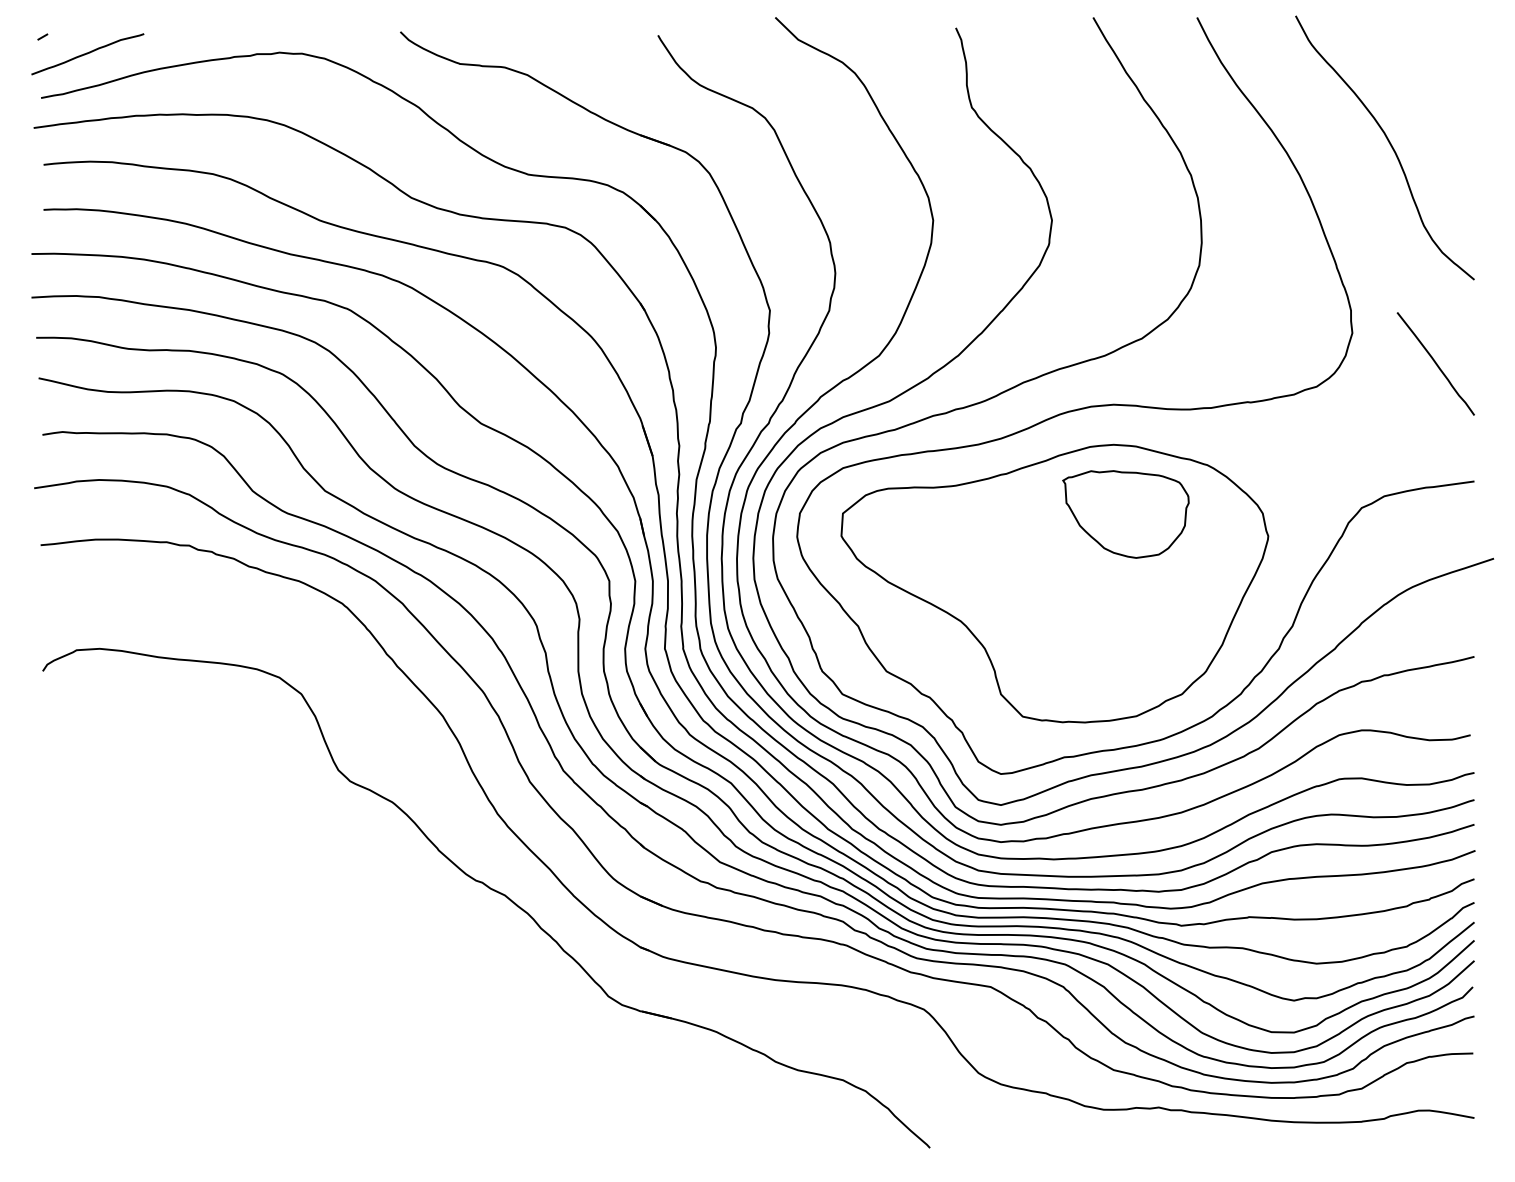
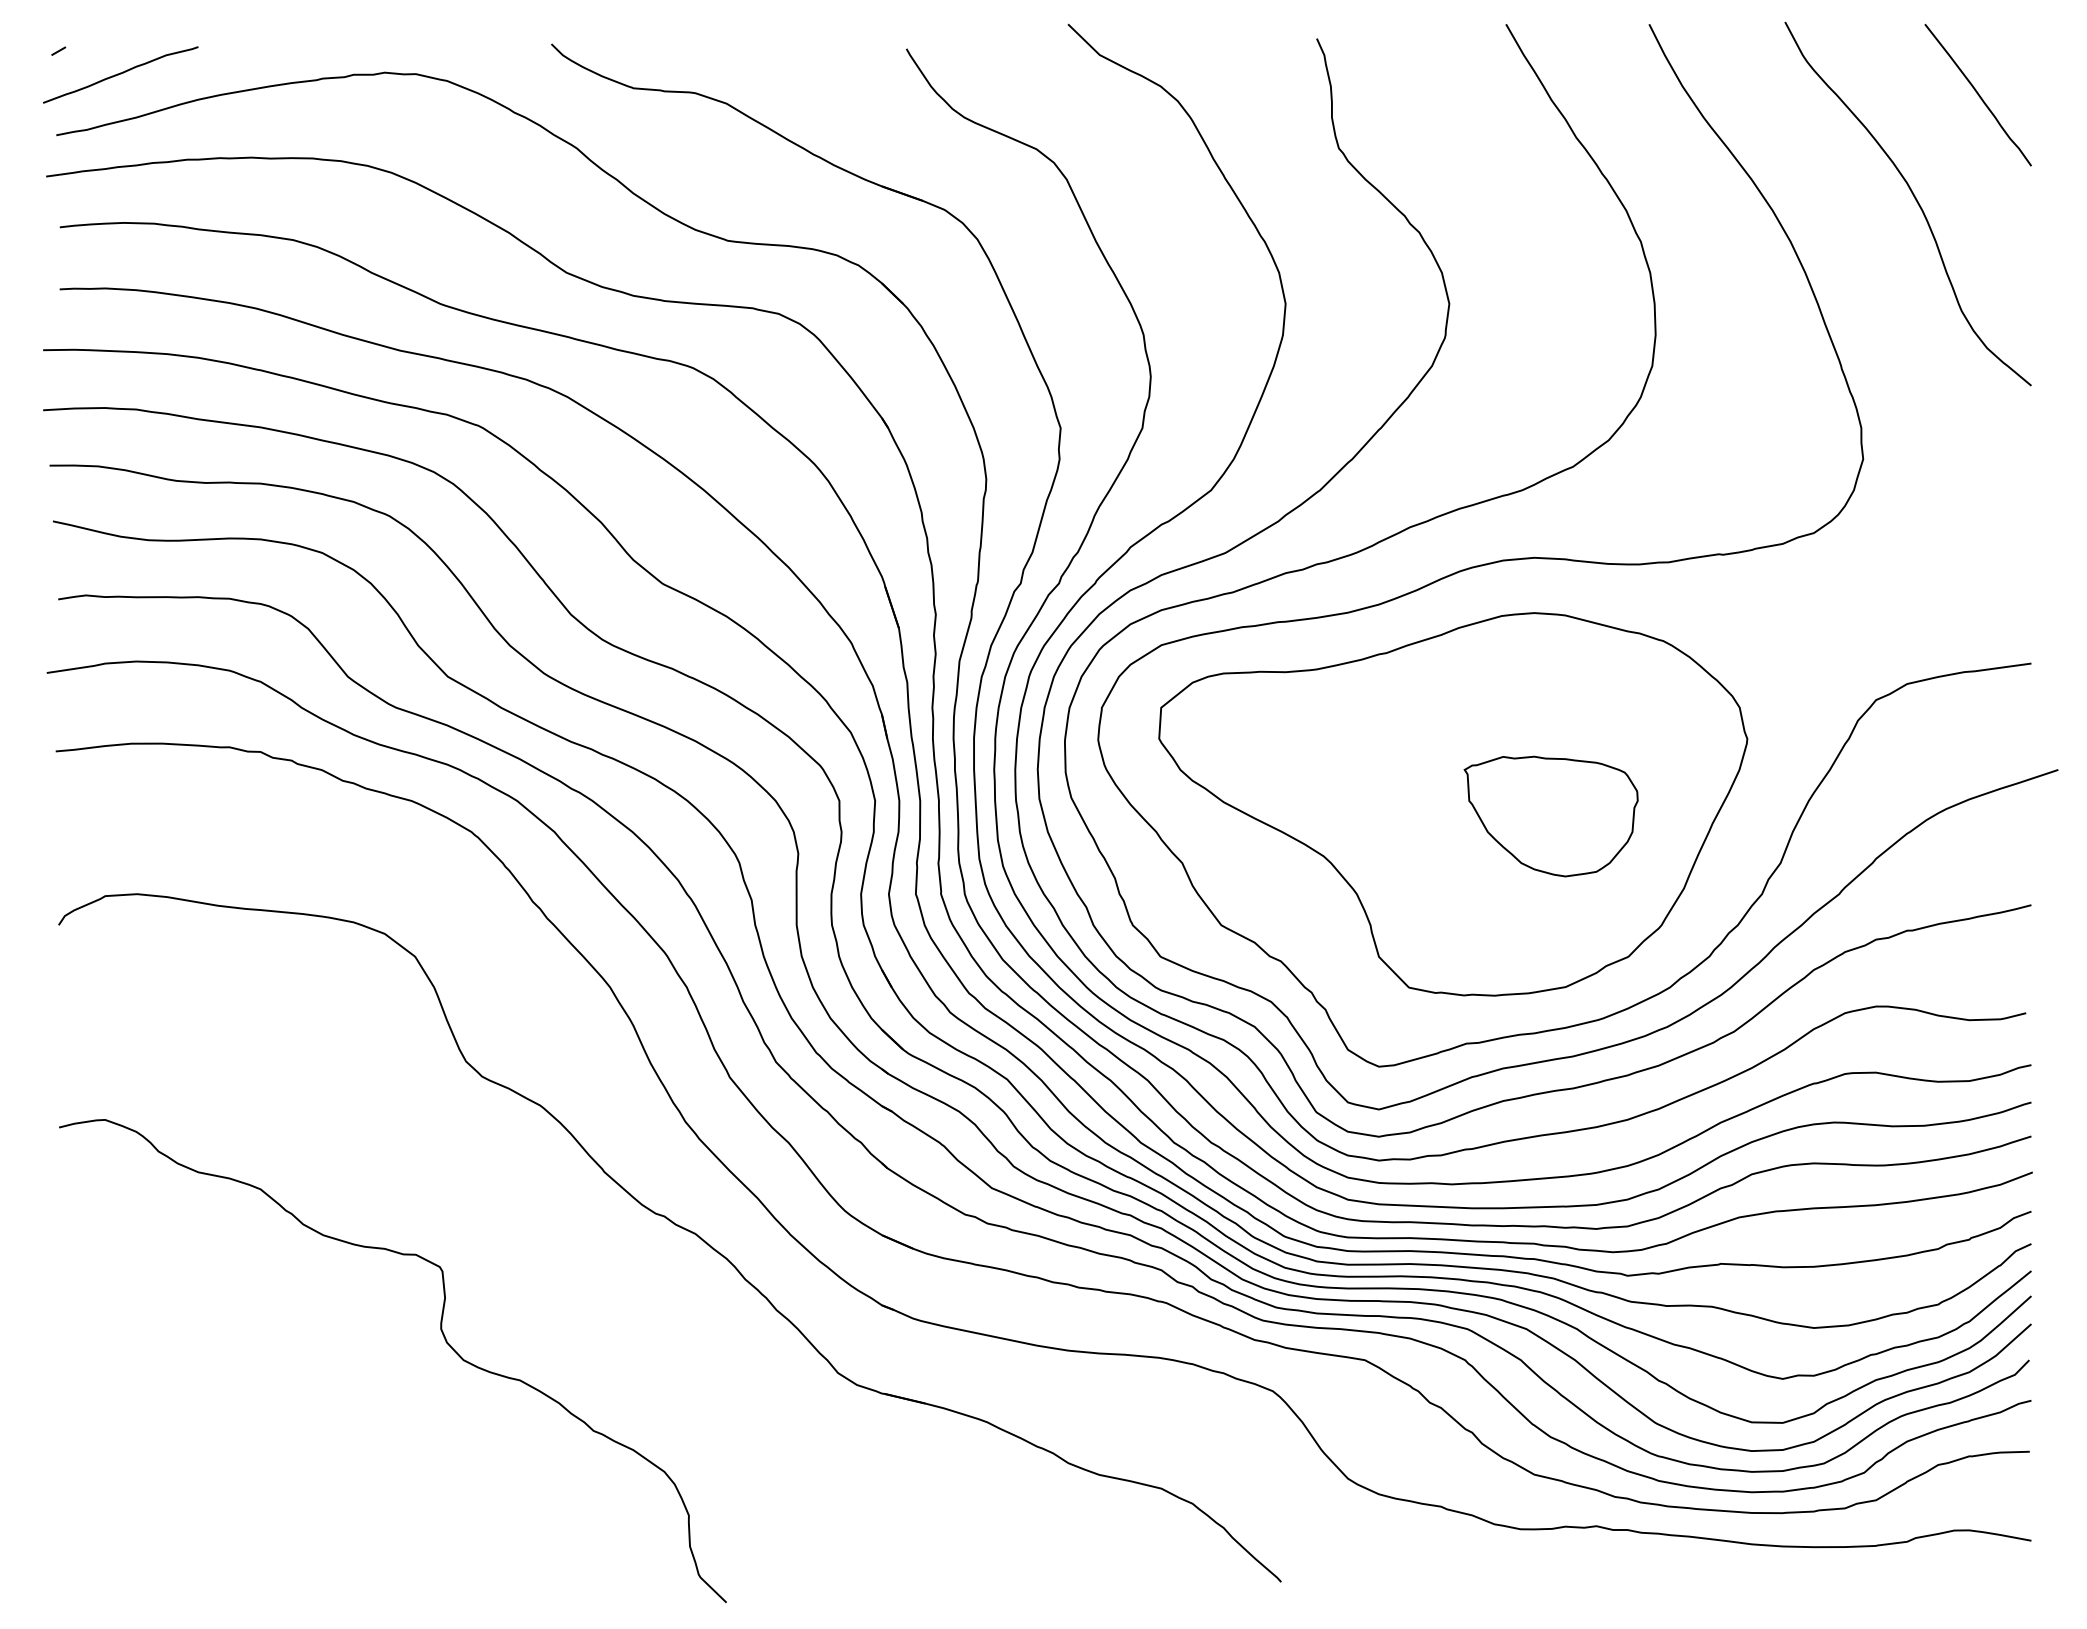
curve: (1435, 363) -> (1977, 94), moved
part: (1125, 514) -> (1550, 816), moved
curve: (322, 972) -> (444, 1340), added

